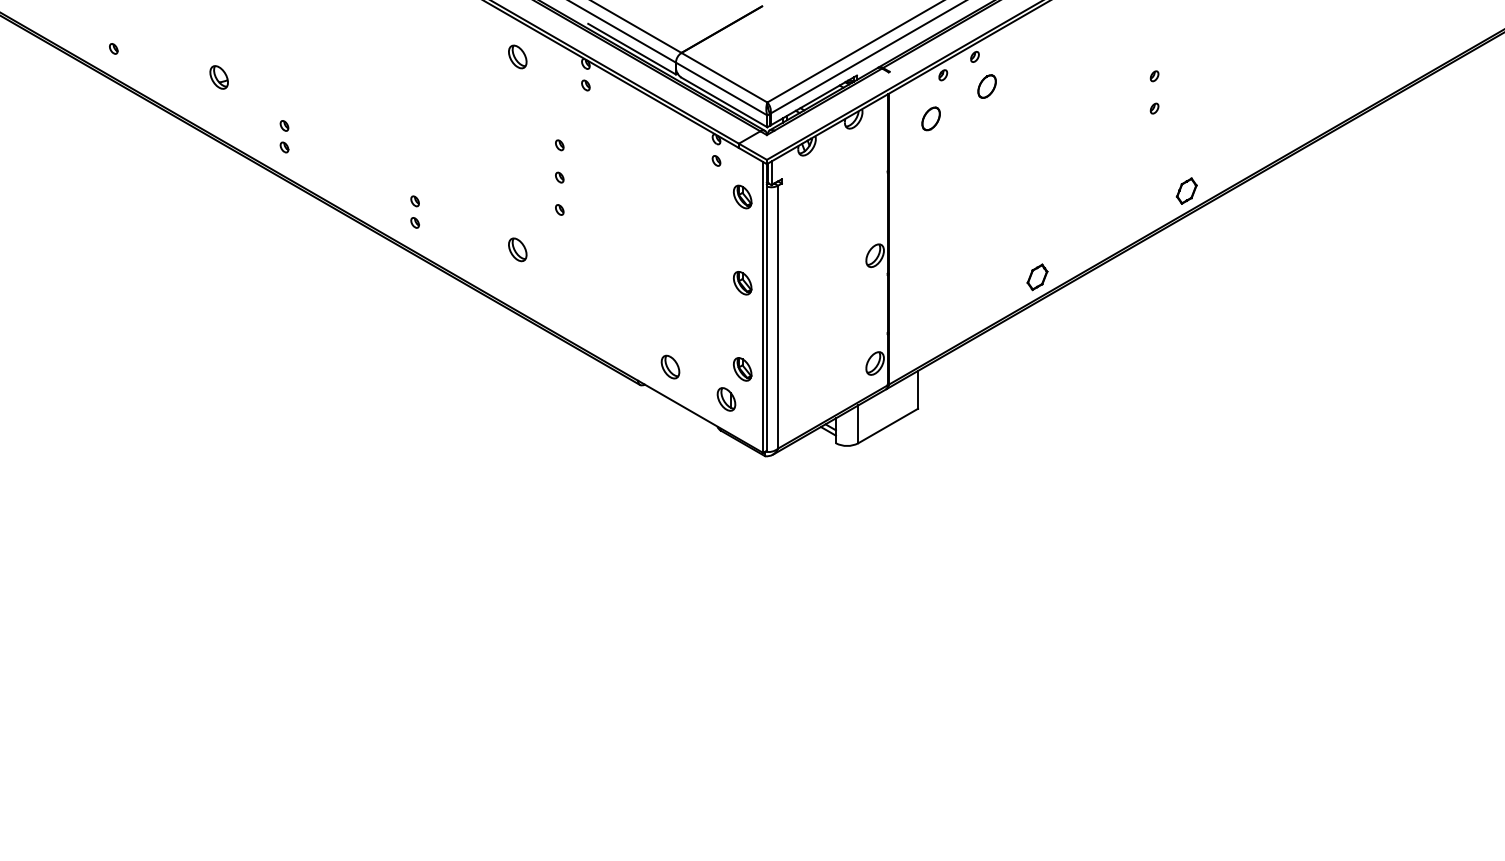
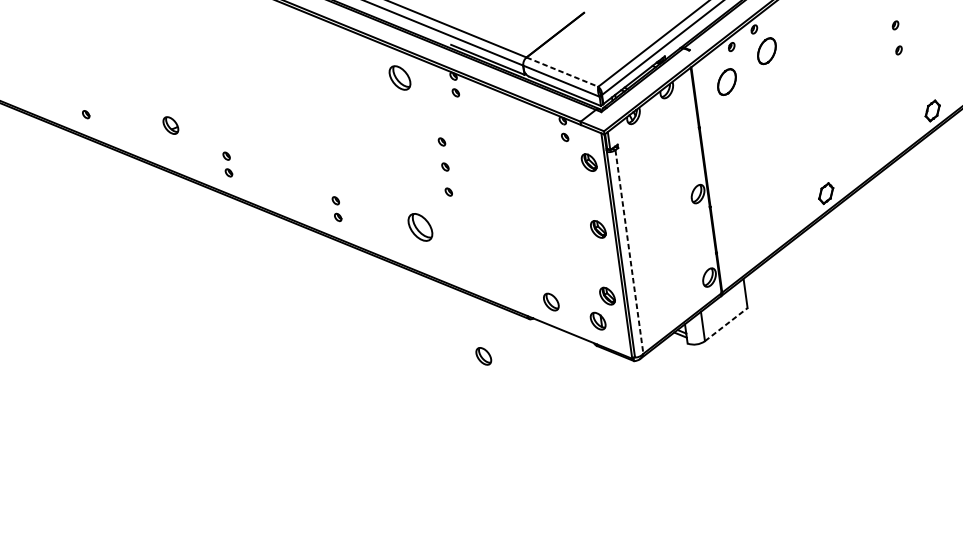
part: (517, 56) -> (399, 77), size x1.4
line: (724, 77) -> (562, 71), solid -> dashed
part: (986, 86) -> (766, 51), size x1.4
part: (930, 118) -> (726, 81), size x1.4
part: (517, 249) -> (420, 227), size x1.6
line: (778, 317) -> (629, 252), solid -> dashed
part: (575, 423) -> (483, 355), added
line: (888, 425) -> (726, 324), solid -> dashed

